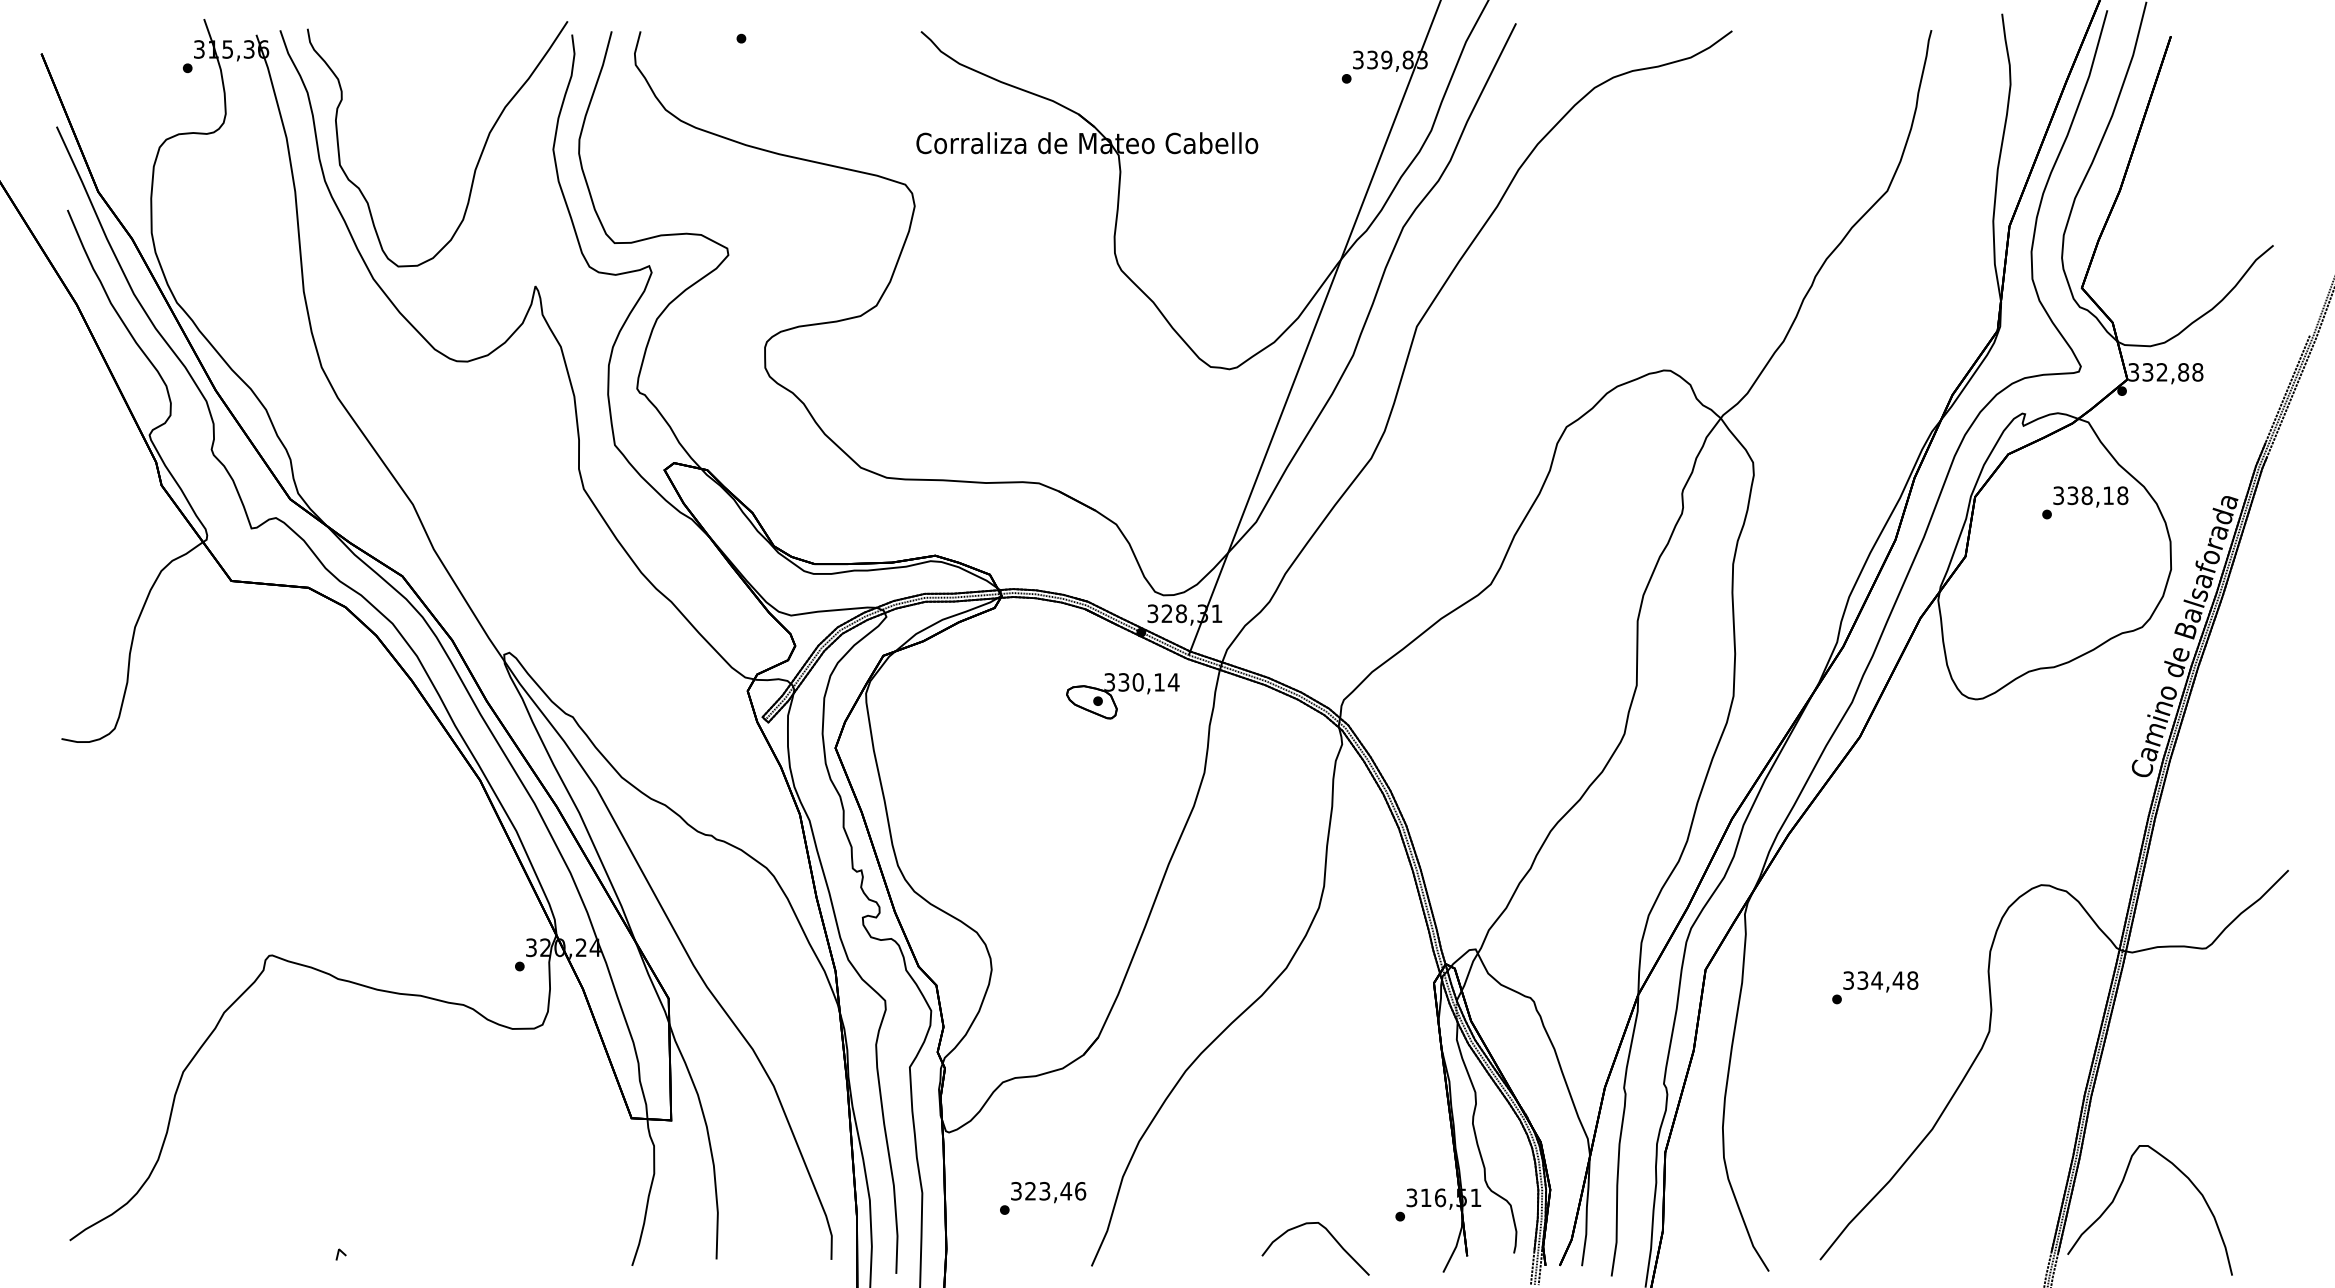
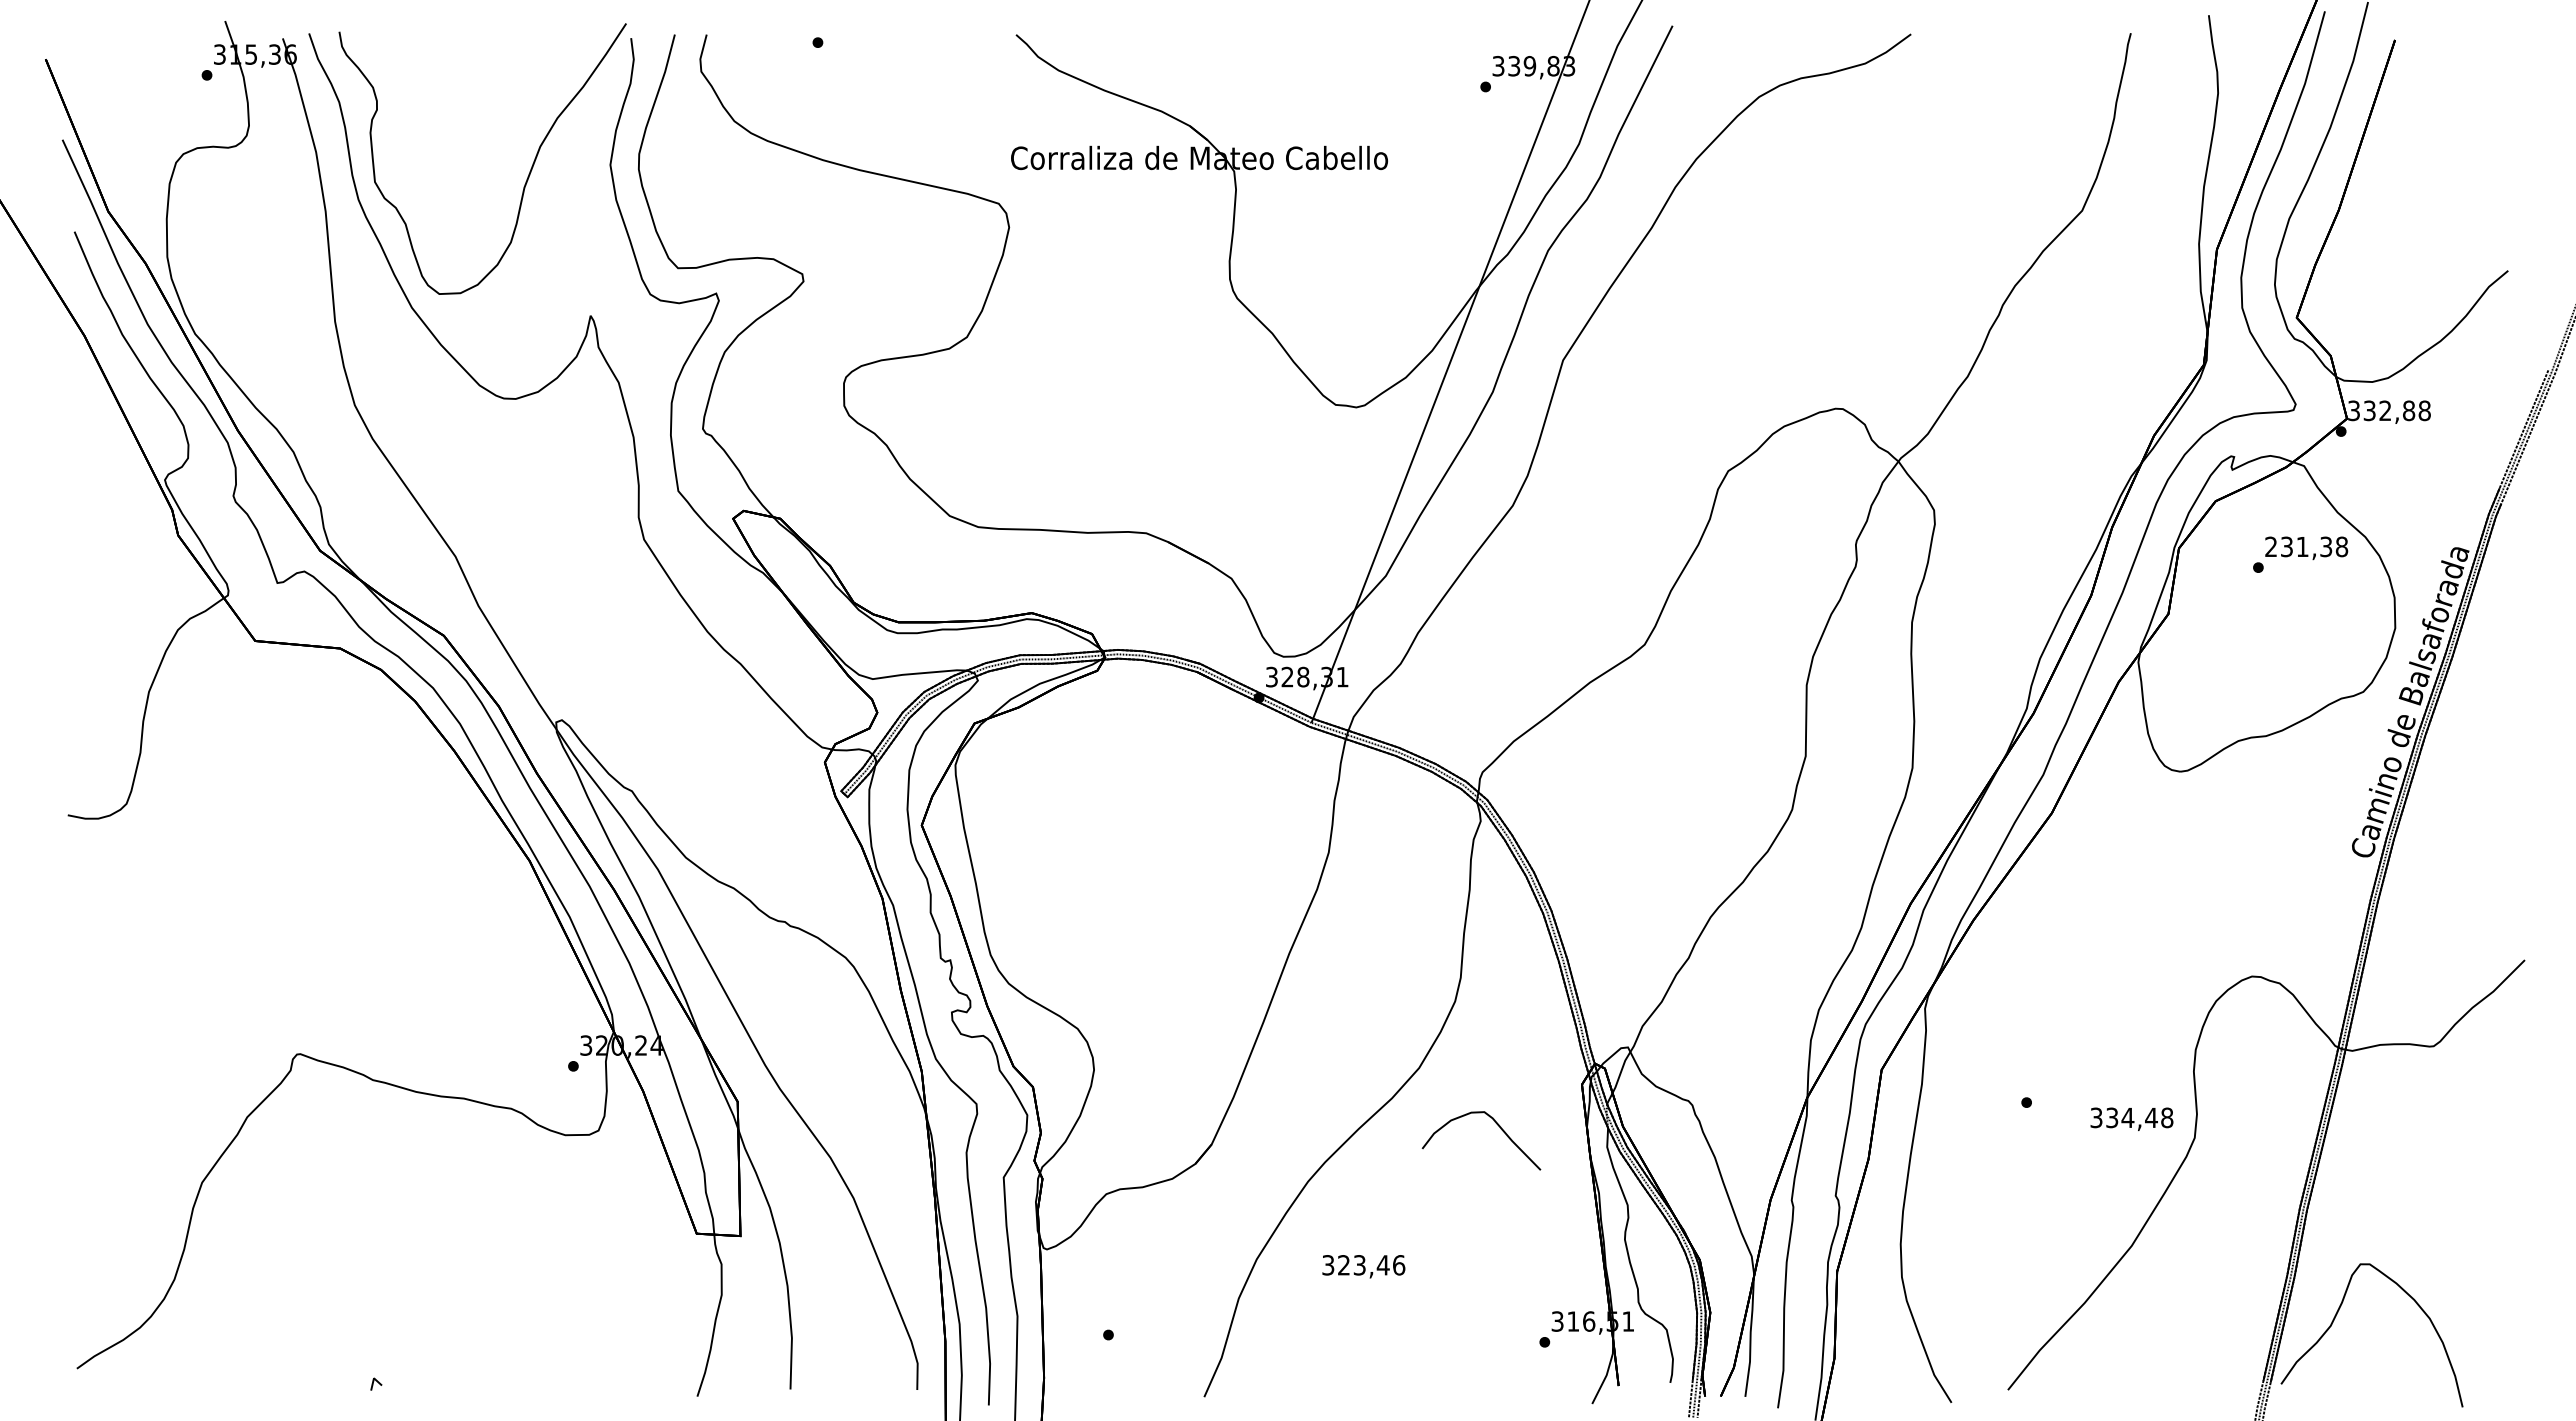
text: (2083, 495) -> (2298, 546), 338,18 -> 231,38
part: (1122, 695) -> (1238, 767), removed
text: (1880, 981) -> (2131, 1118), moved
text: (1048, 1192) -> (1363, 1266), moved
curve: (1329, 1234) -> (1496, 1124), moved

